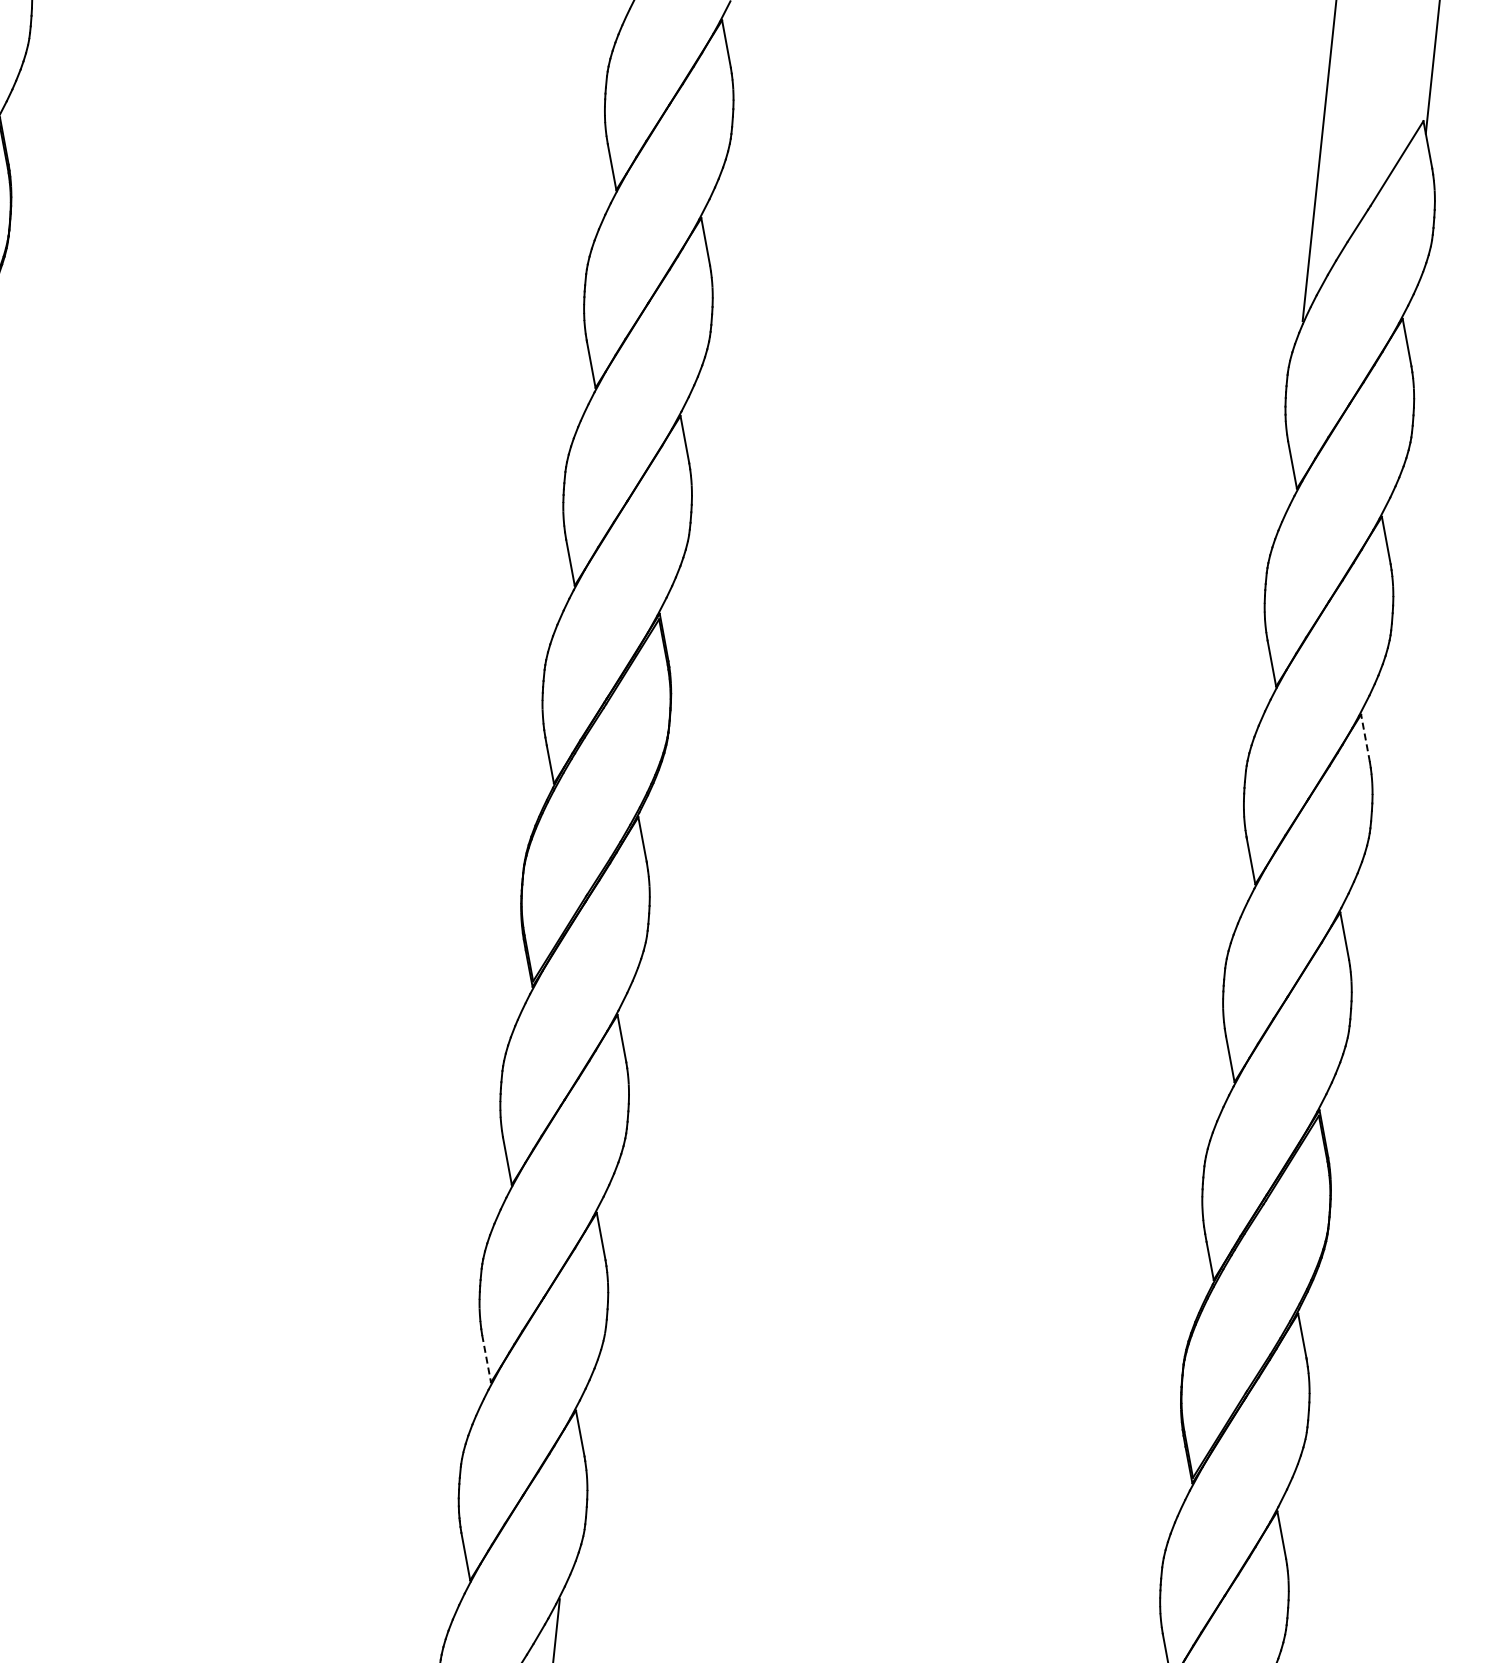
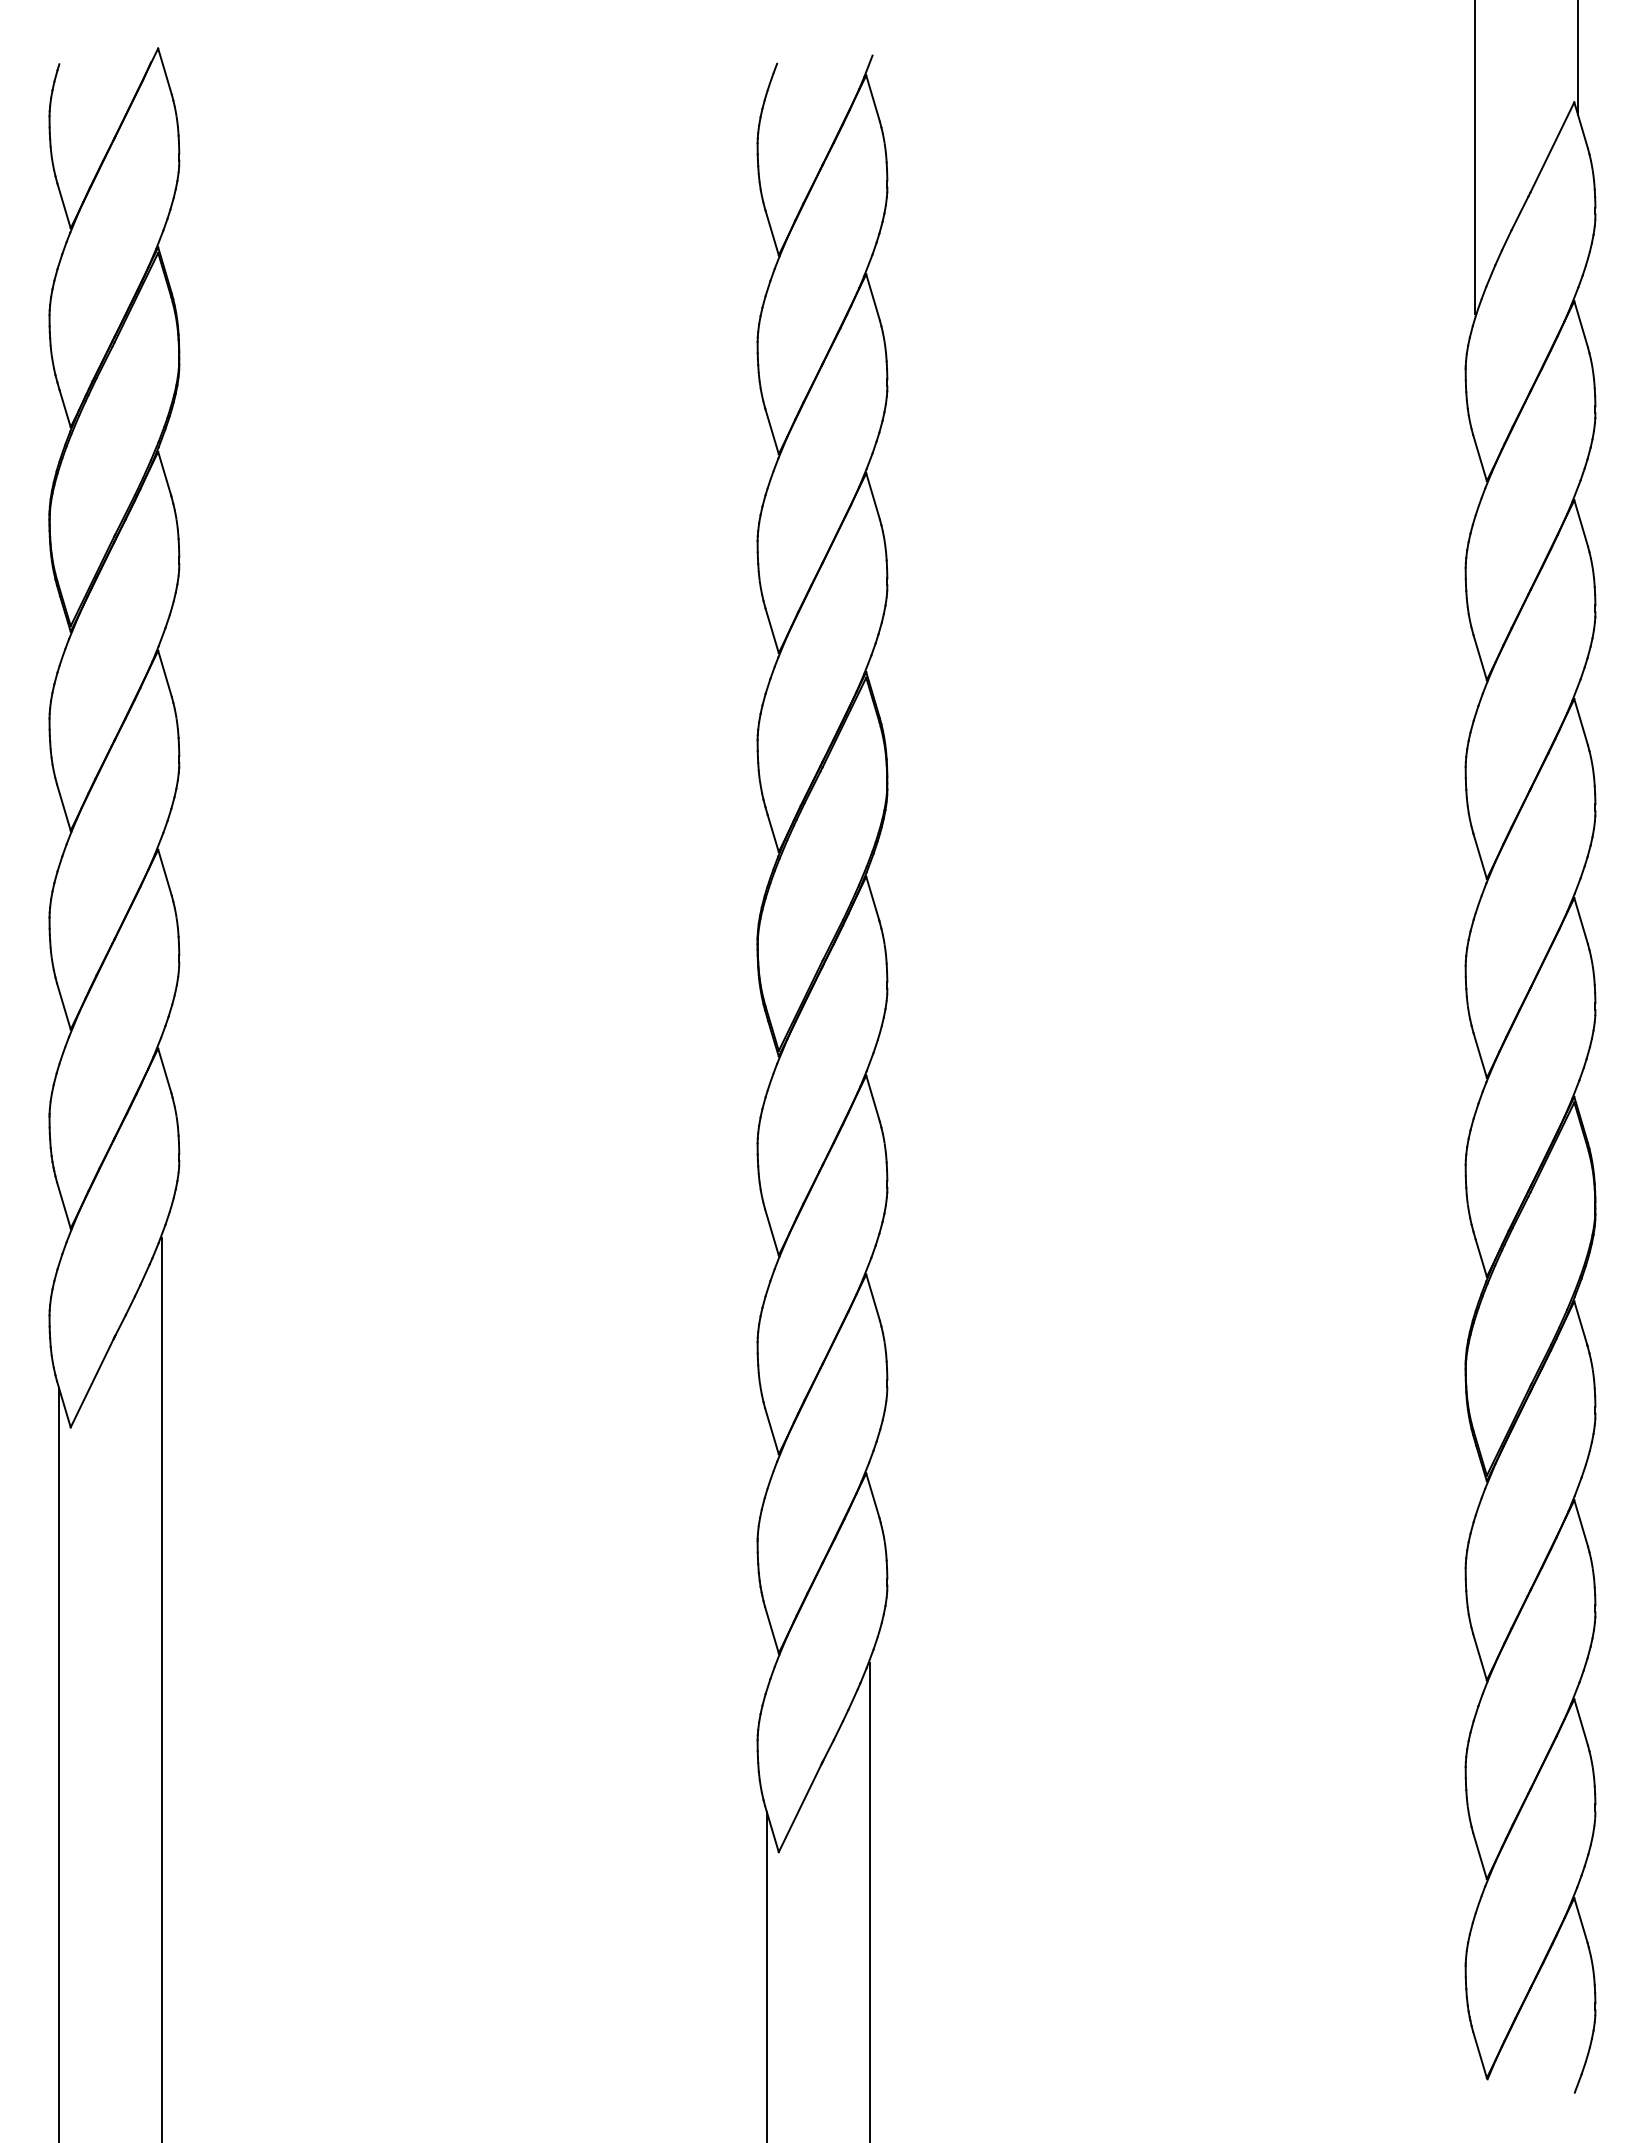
line: (1365, 737) -> (1581, 721), dashed -> solid
line: (487, 1359) -> (772, 1431), dashed -> solid

